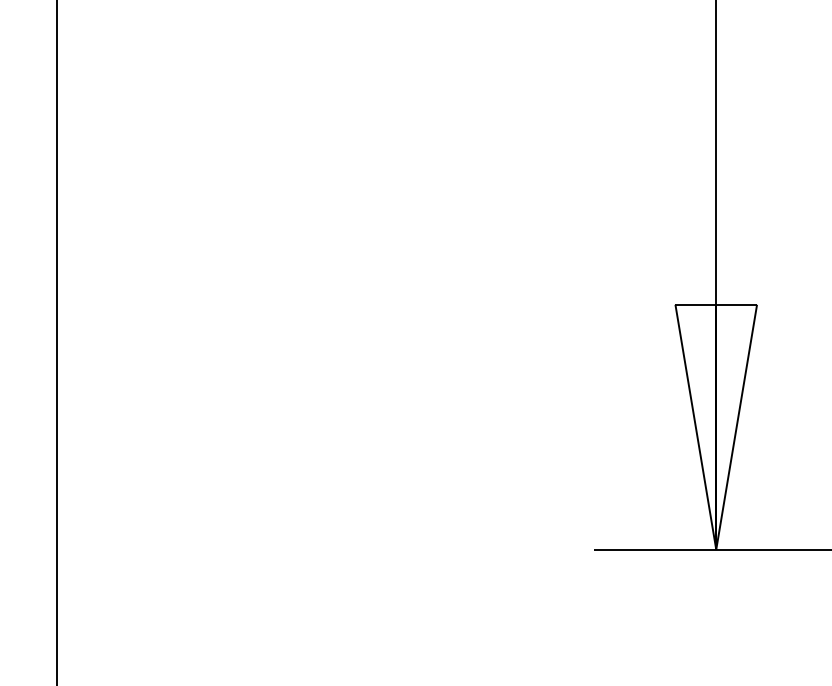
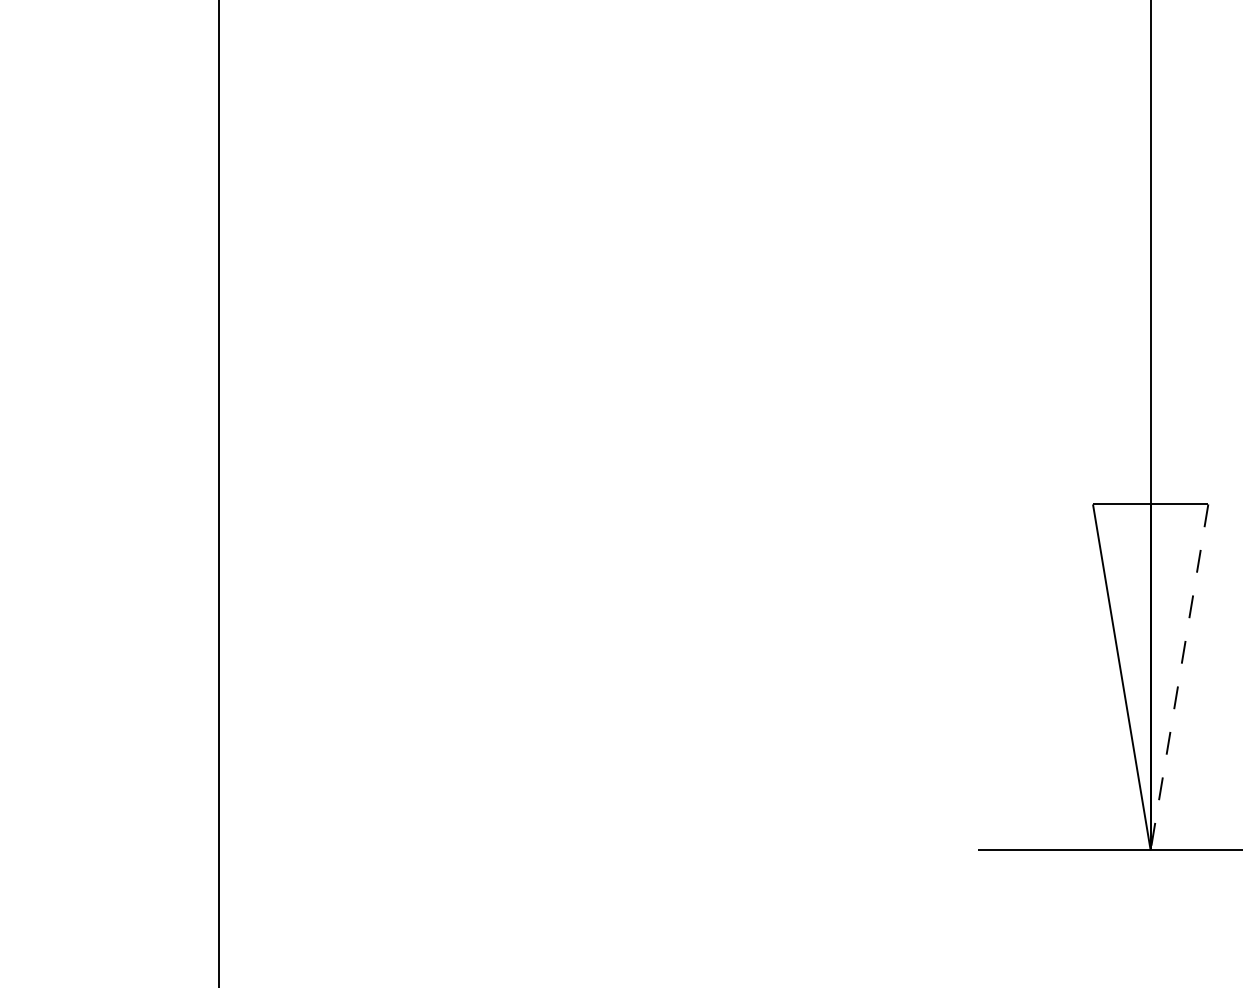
line: (736, 427) -> (1179, 677), solid -> dashed

